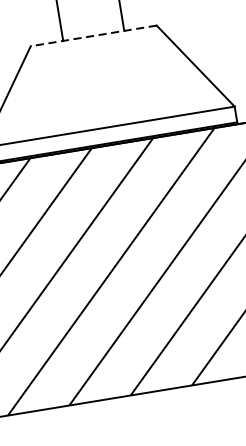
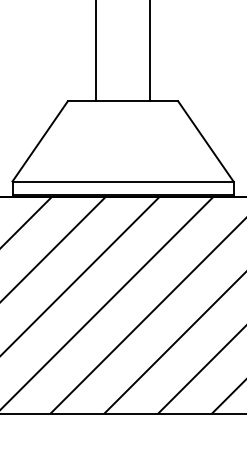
line: (93, 36) -> (122, 101), dashed -> solid

